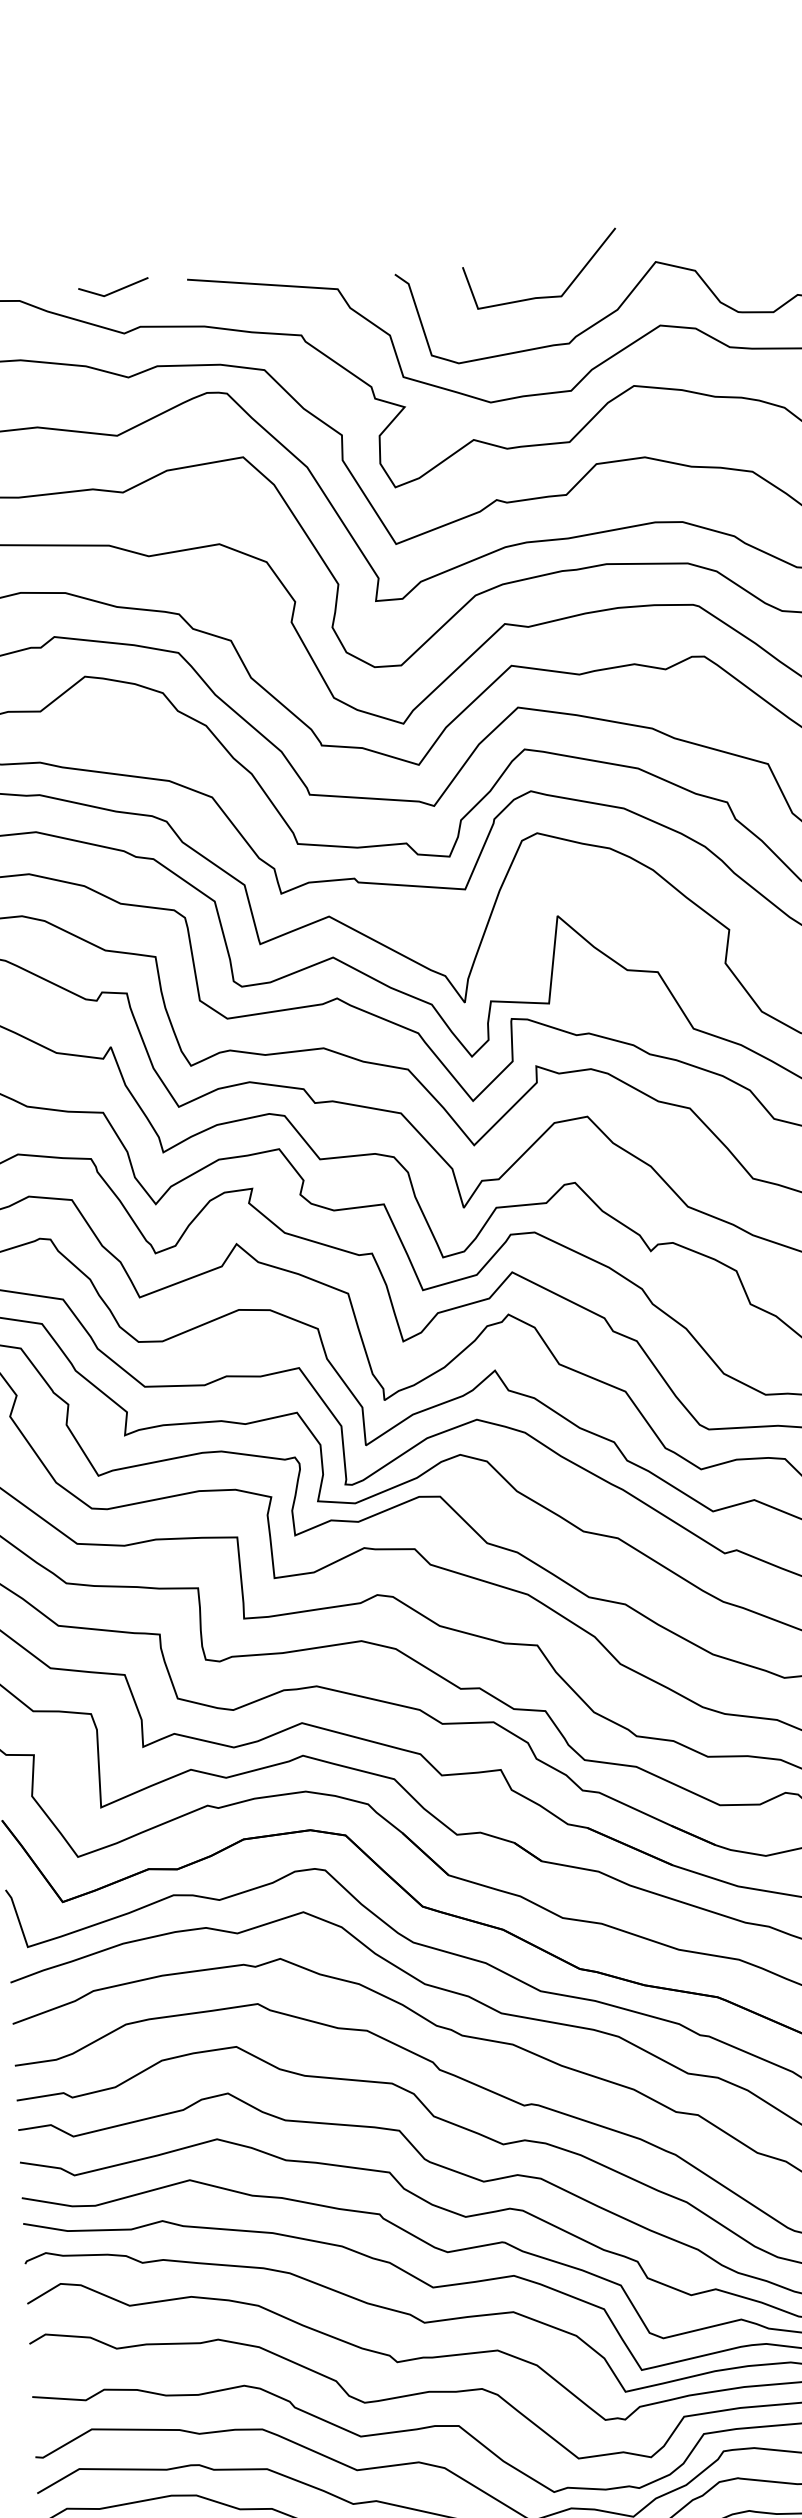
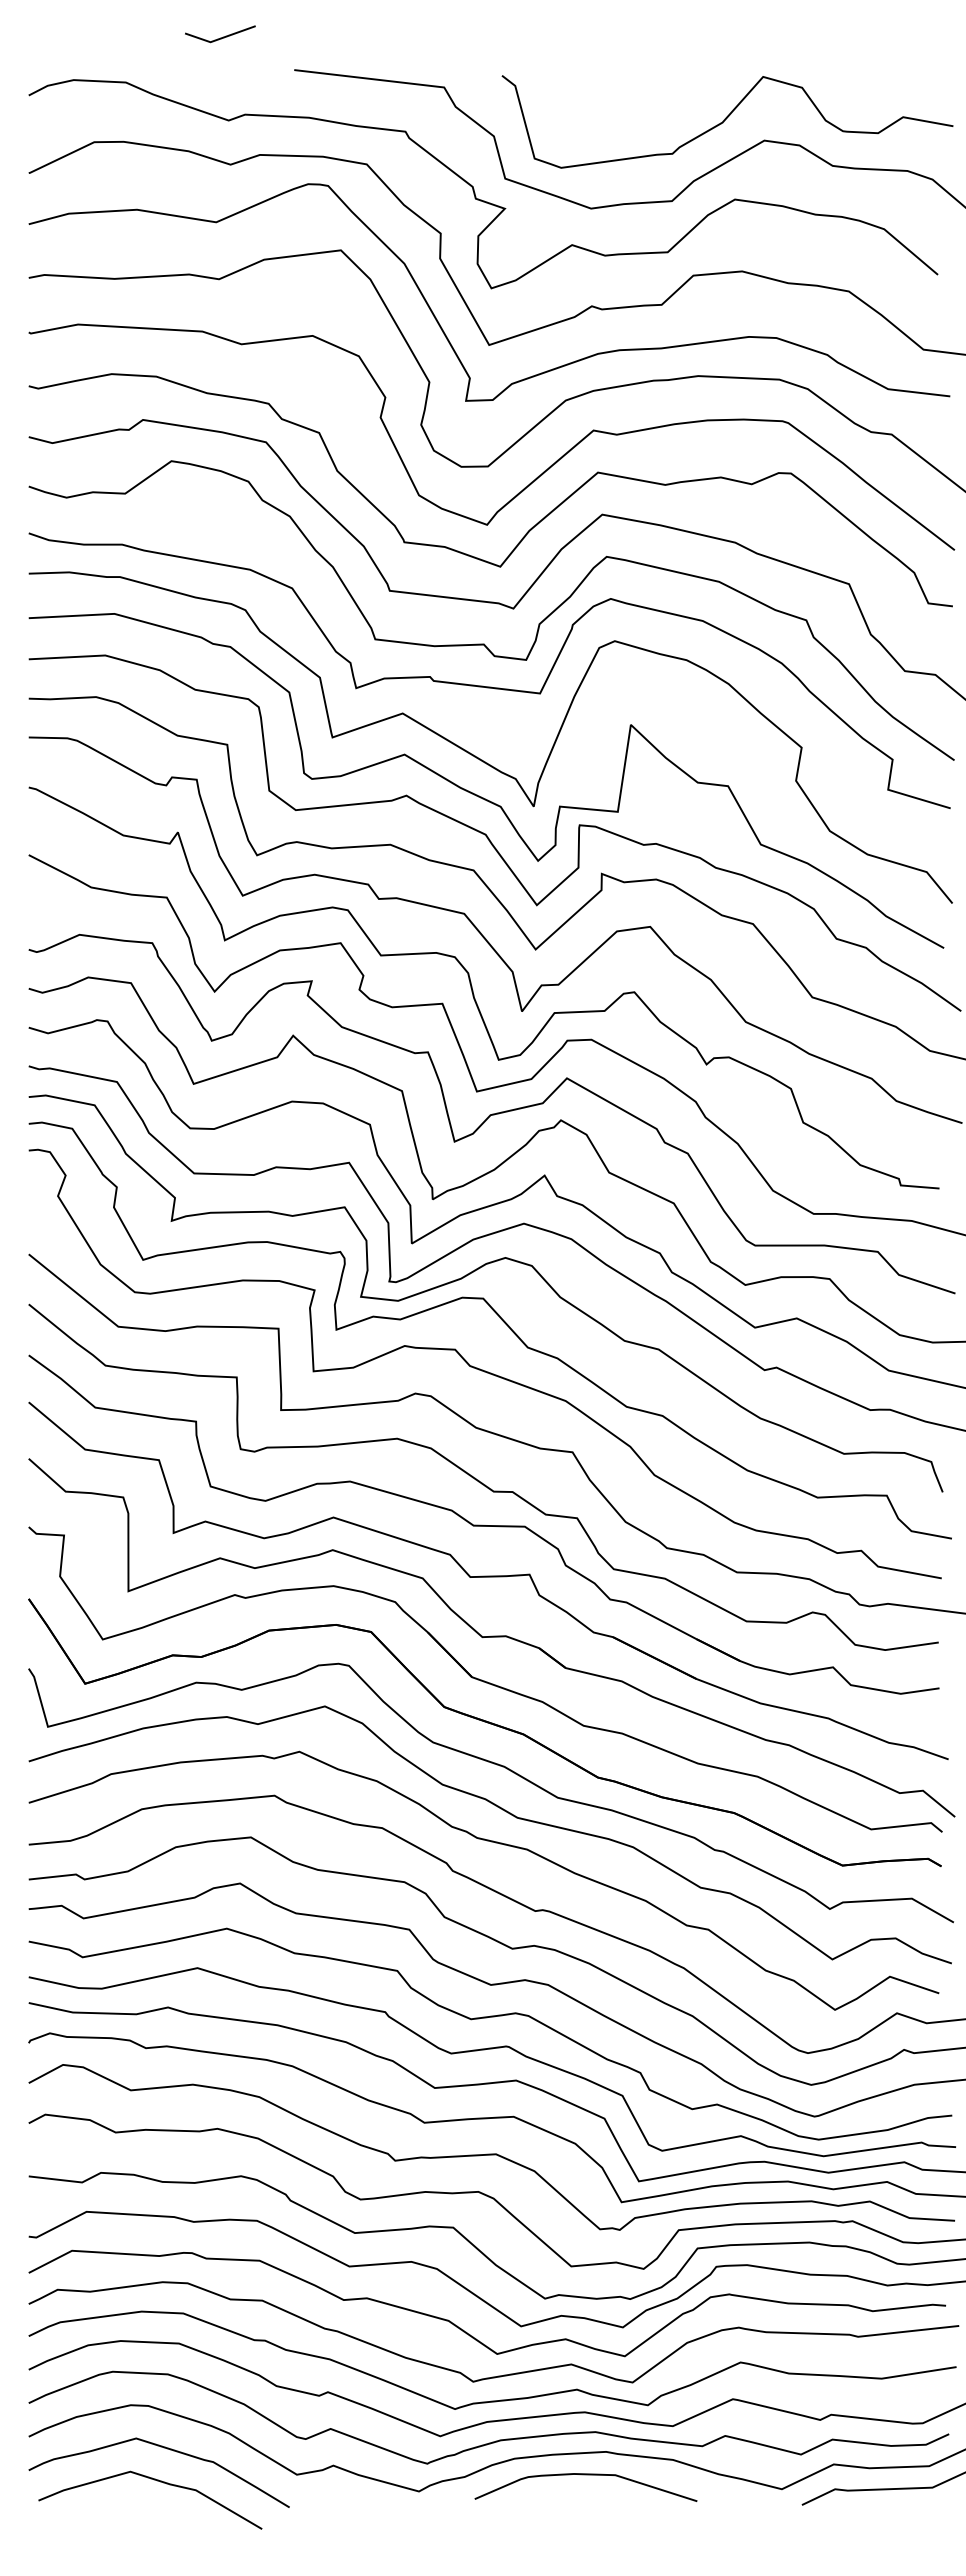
line: (113, 290) -> (220, 37), moved
line: (541, 296) -> (647, 105), removed

